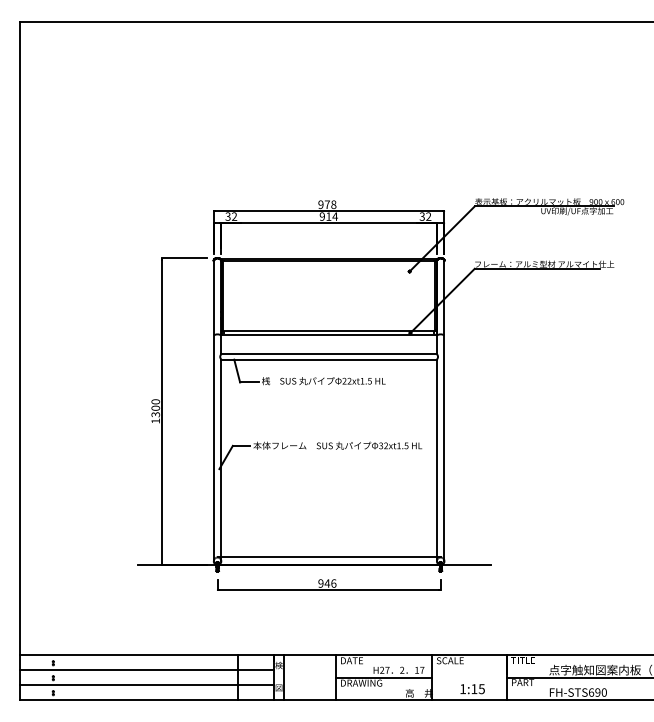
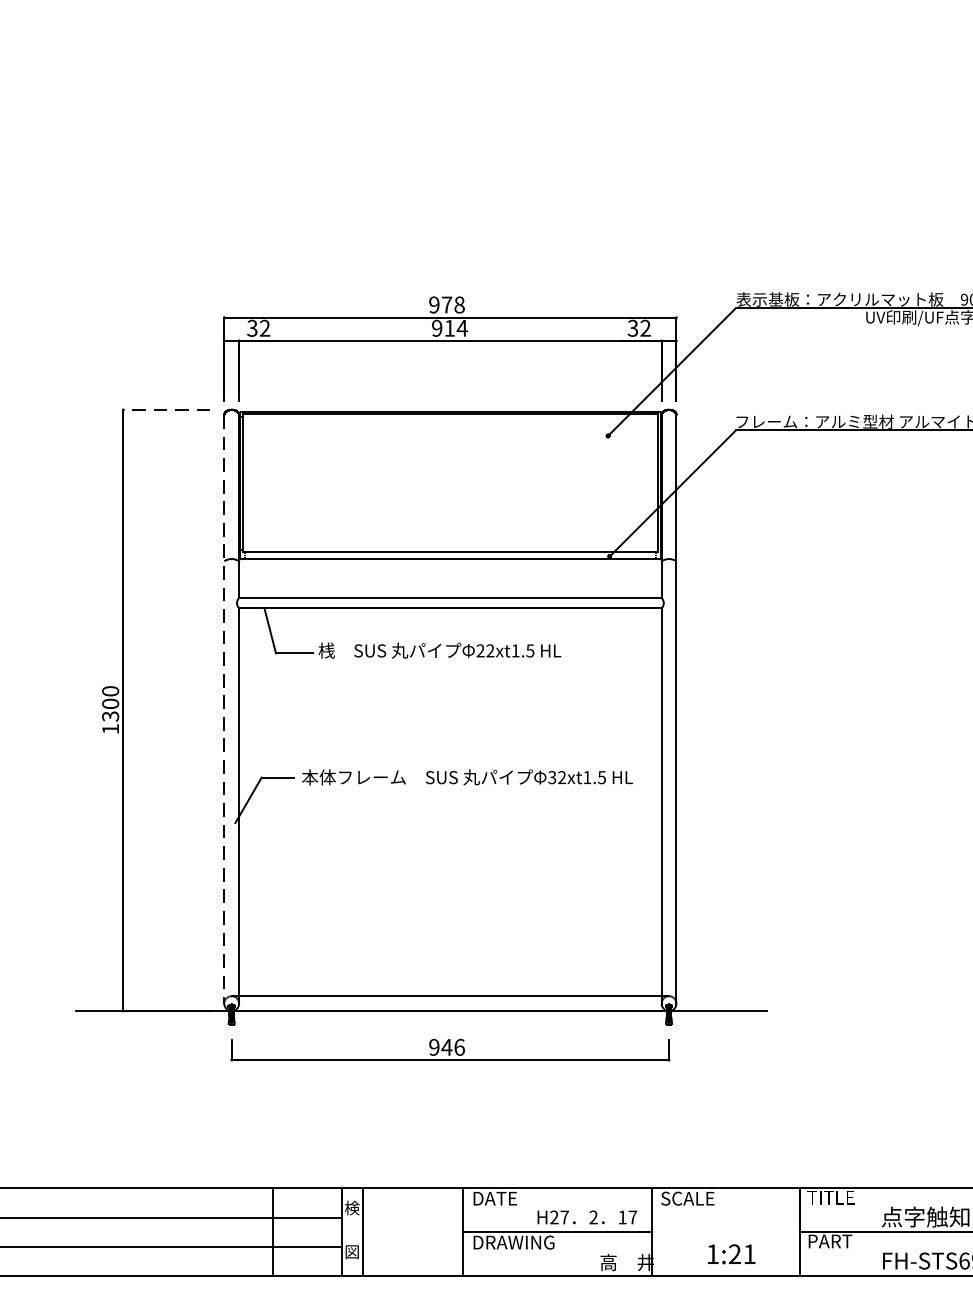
line: (183, 258) -> (164, 410), solid -> dashed
line: (213, 411) -> (223, 710), solid -> dashed
text: (477, 689) -> (741, 1255), 1:15 -> 1:21

